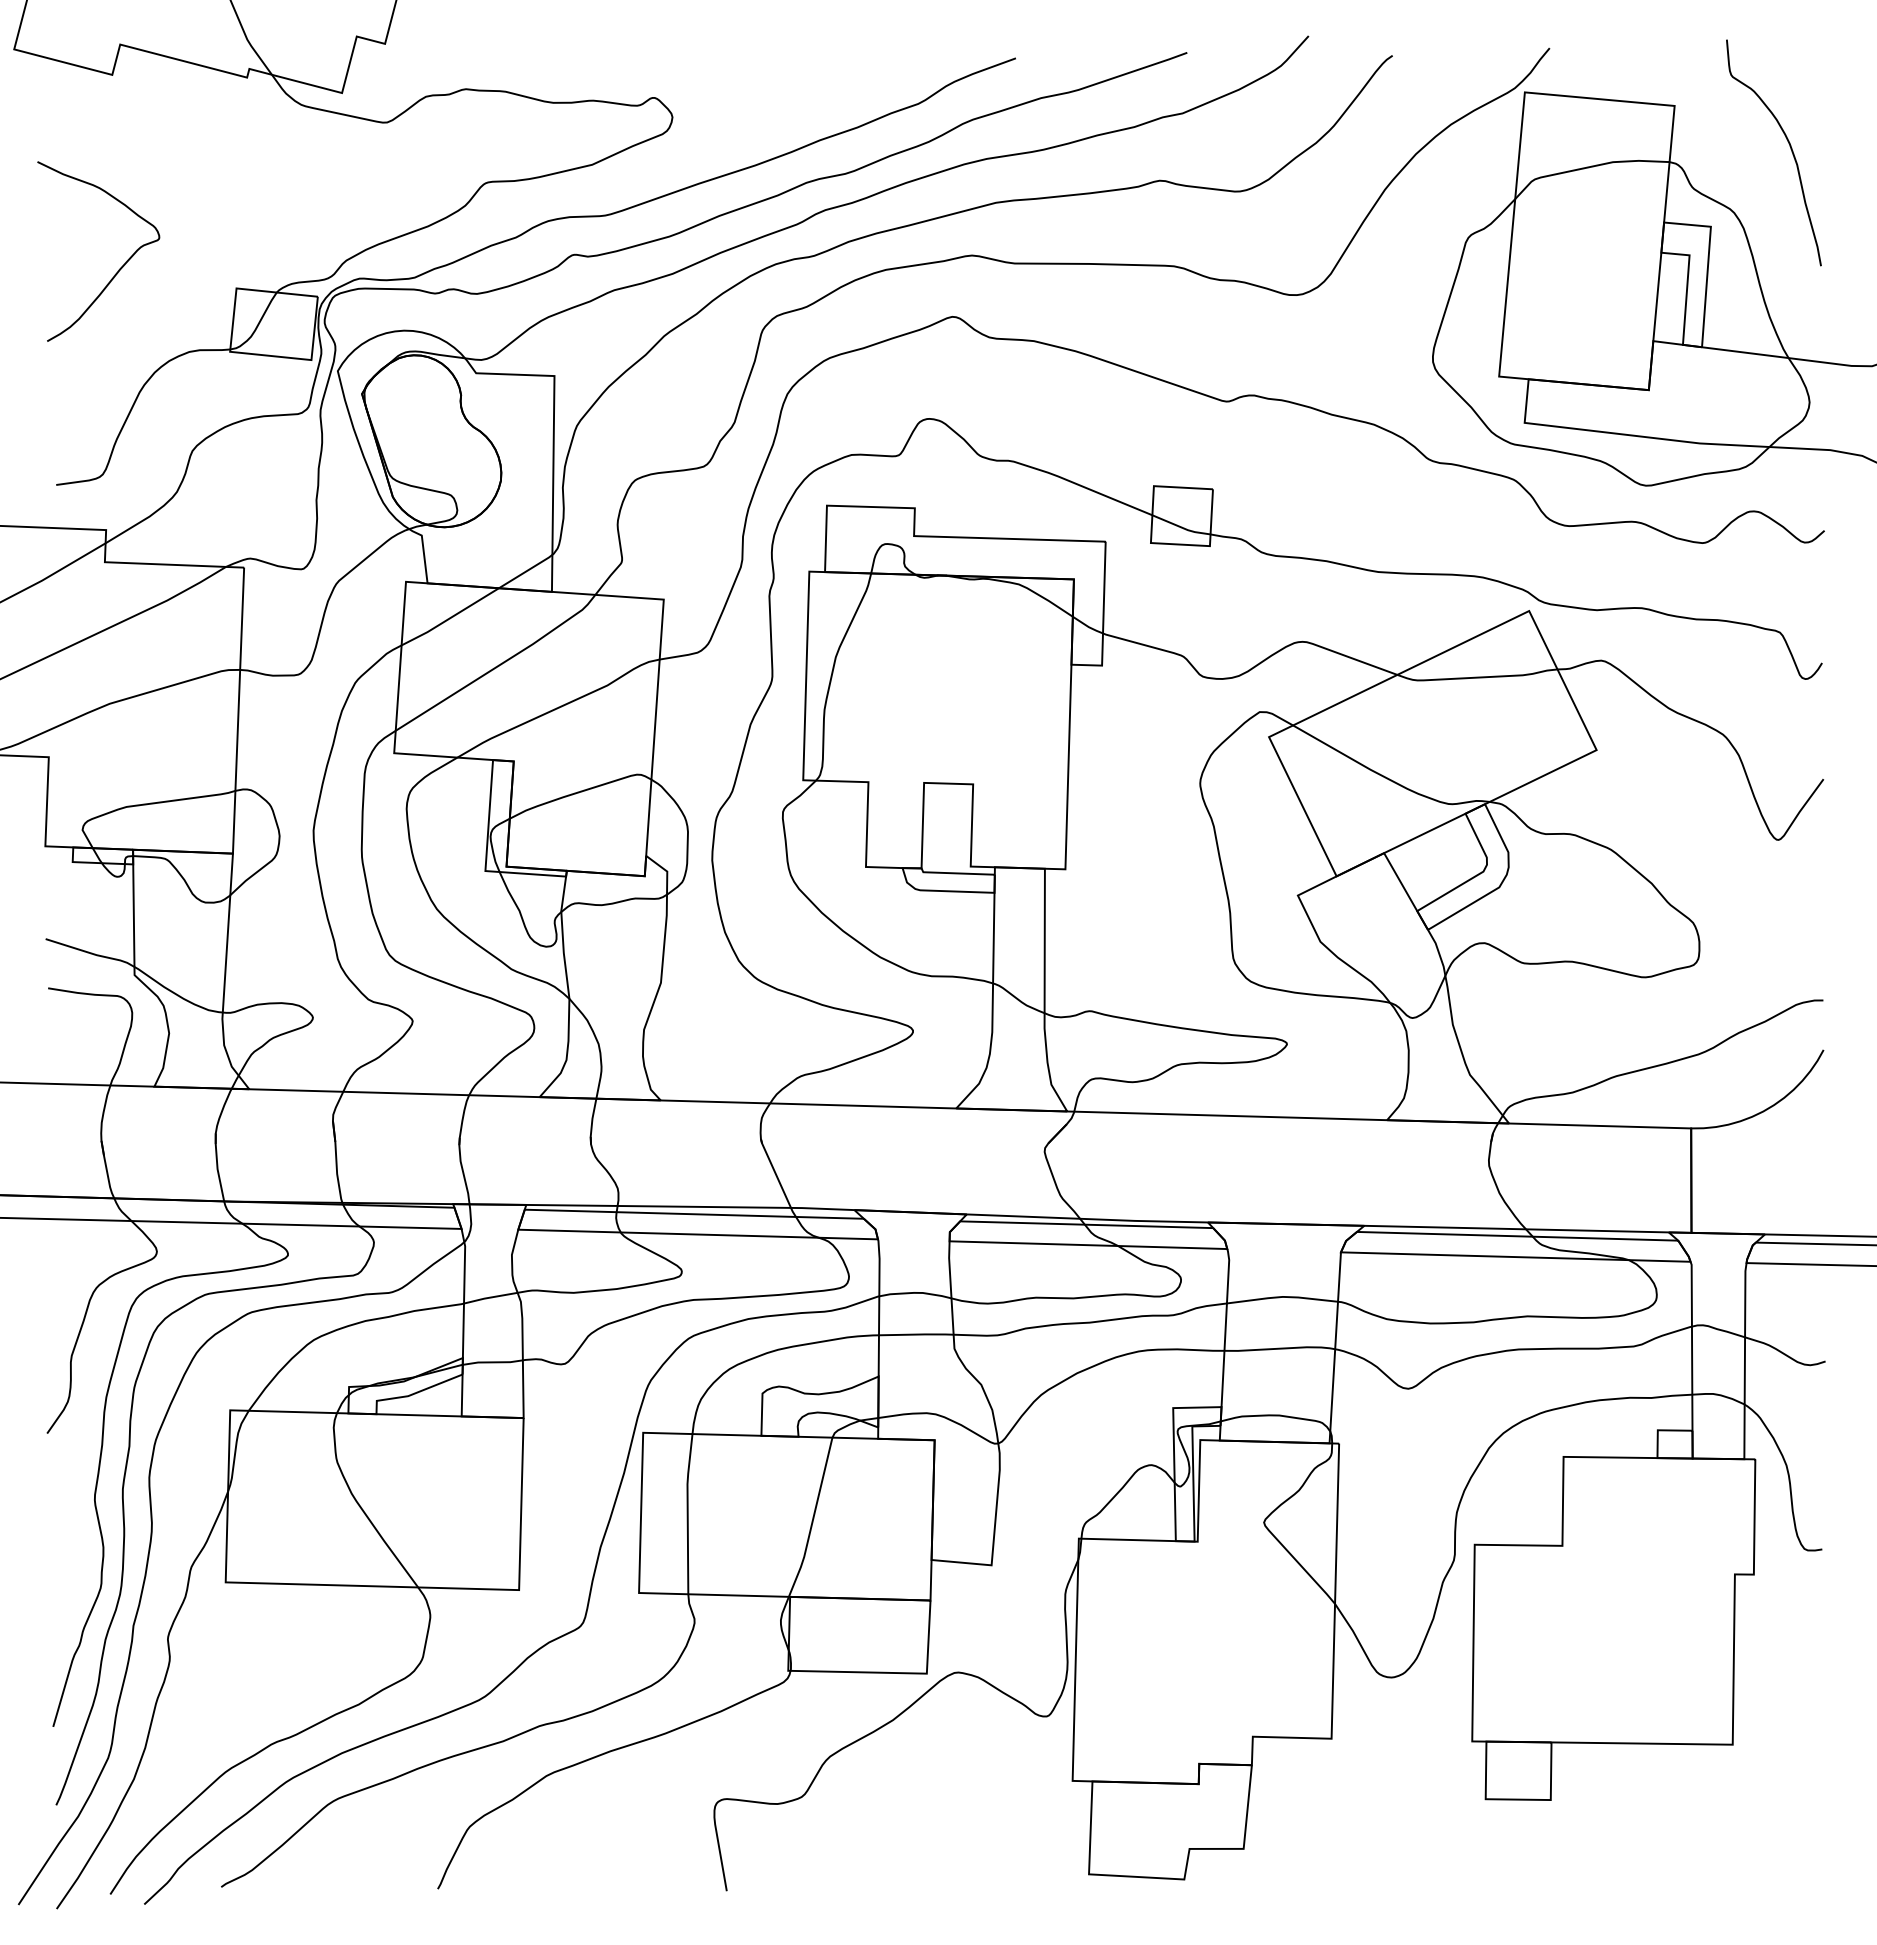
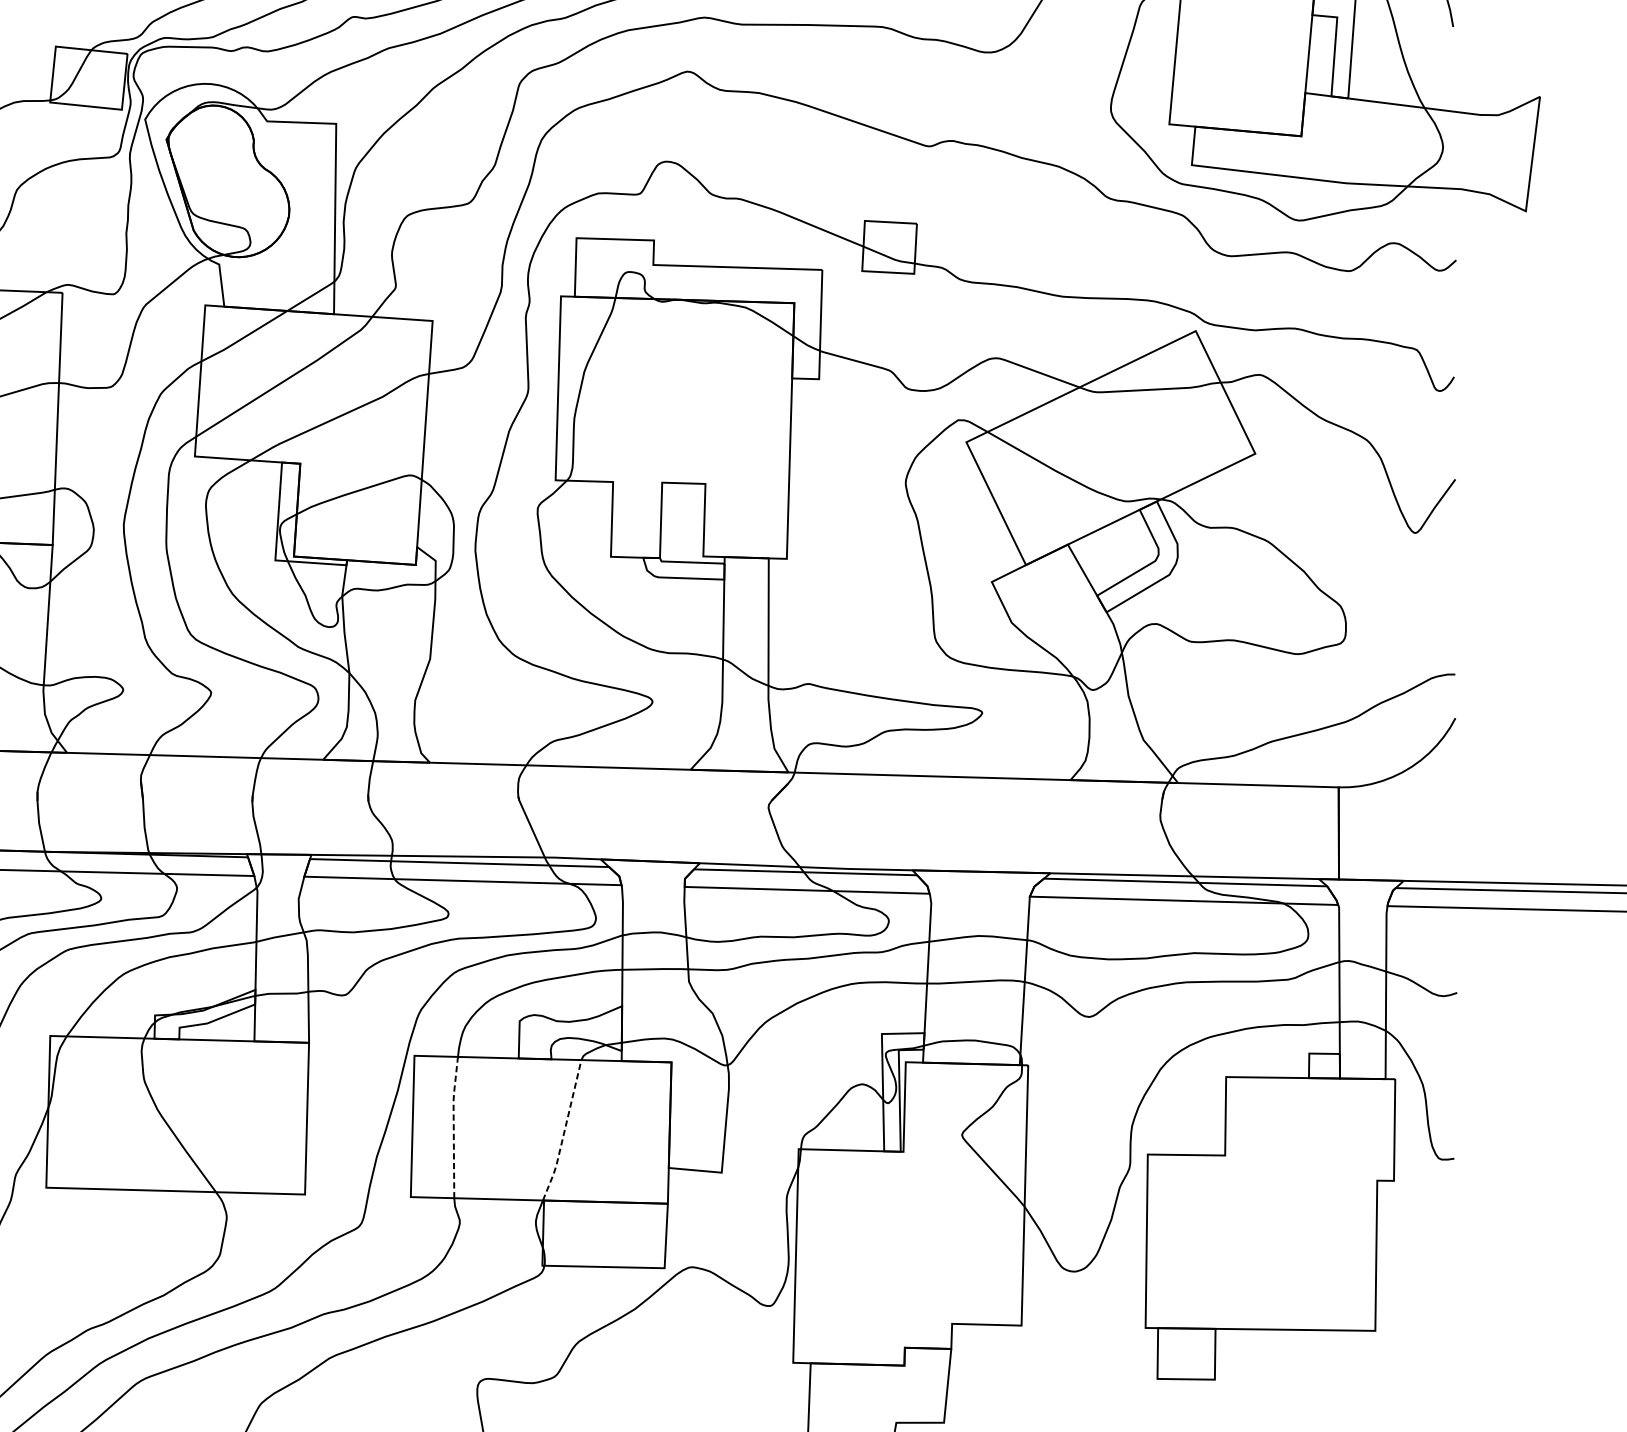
line: (687, 1512) -> (453, 1126), solid -> dashed
line: (813, 1519) -> (564, 1132), solid -> dashed

